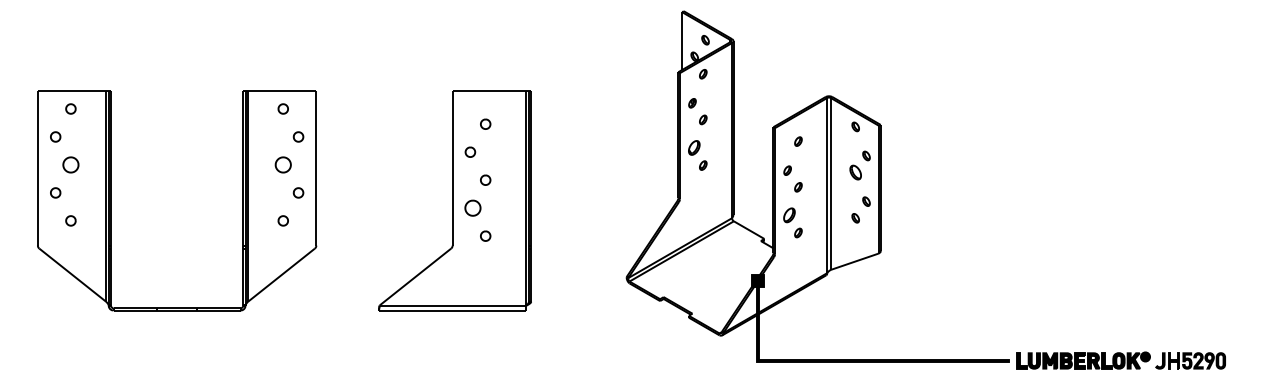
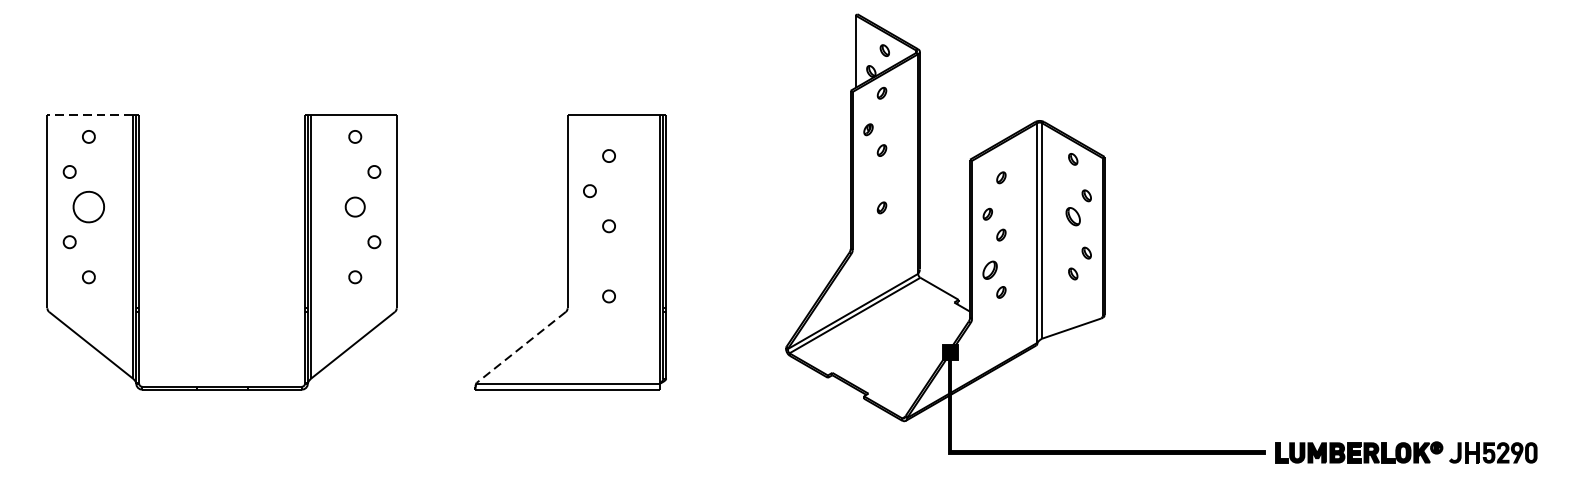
line: (71, 91) -> (89, 114), solid -> dashed
part: (694, 147) -> (871, 185), removed
part: (70, 164) -> (88, 206), size x1.6
part: (472, 207) -> (592, 260), removed
line: (415, 277) -> (521, 348), solid -> dashed

